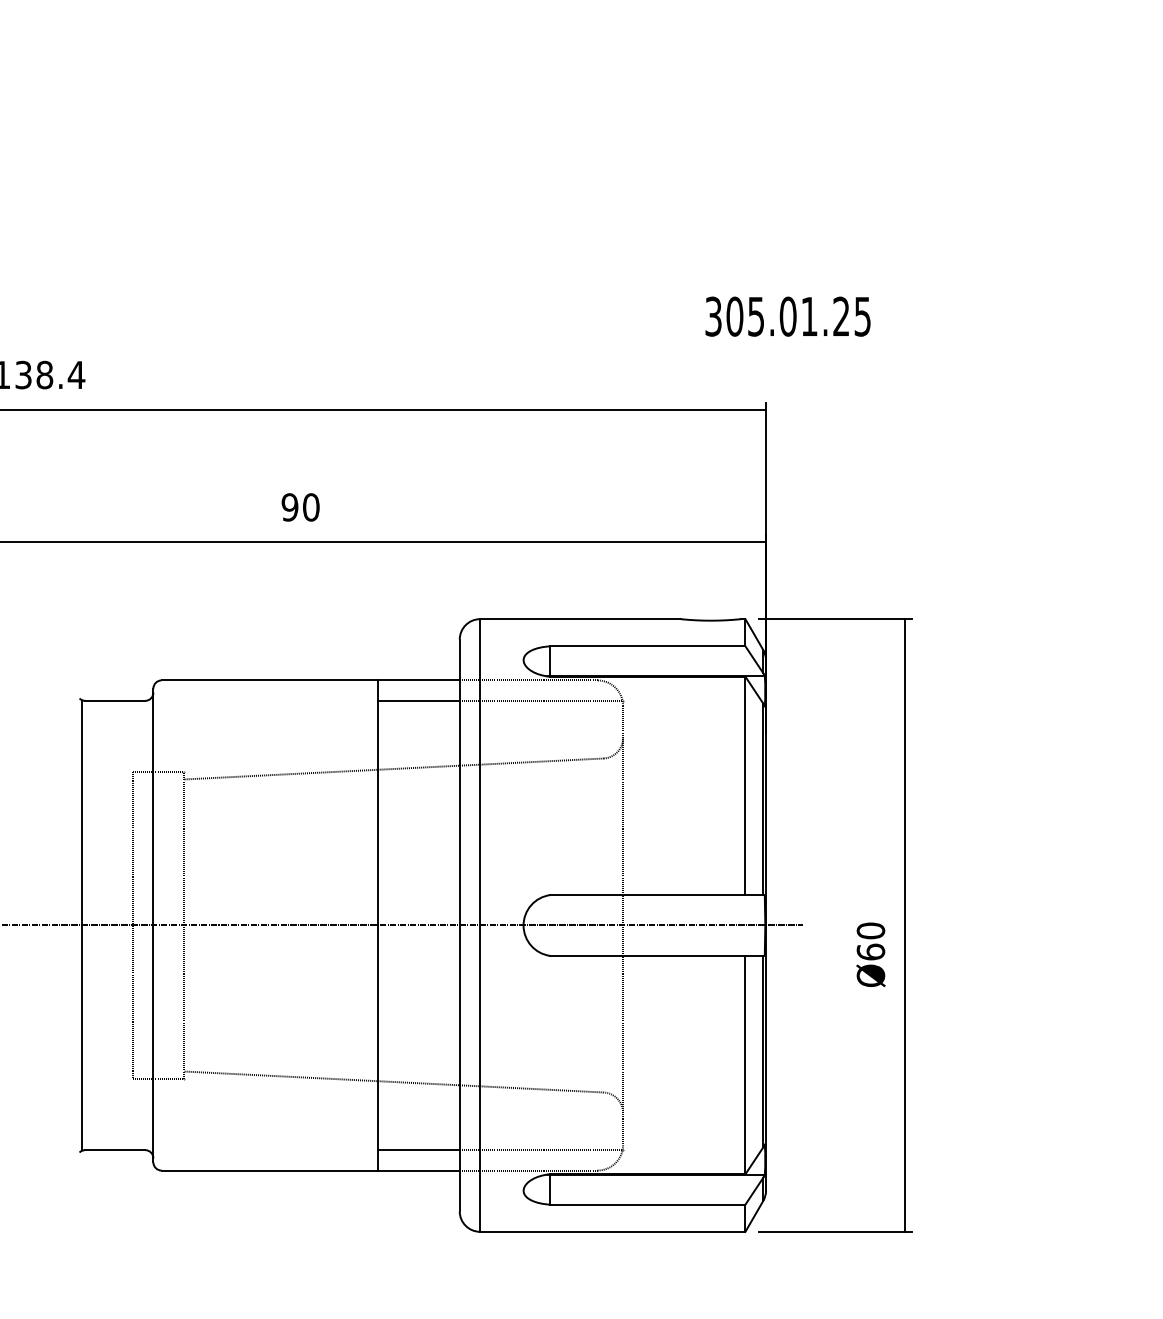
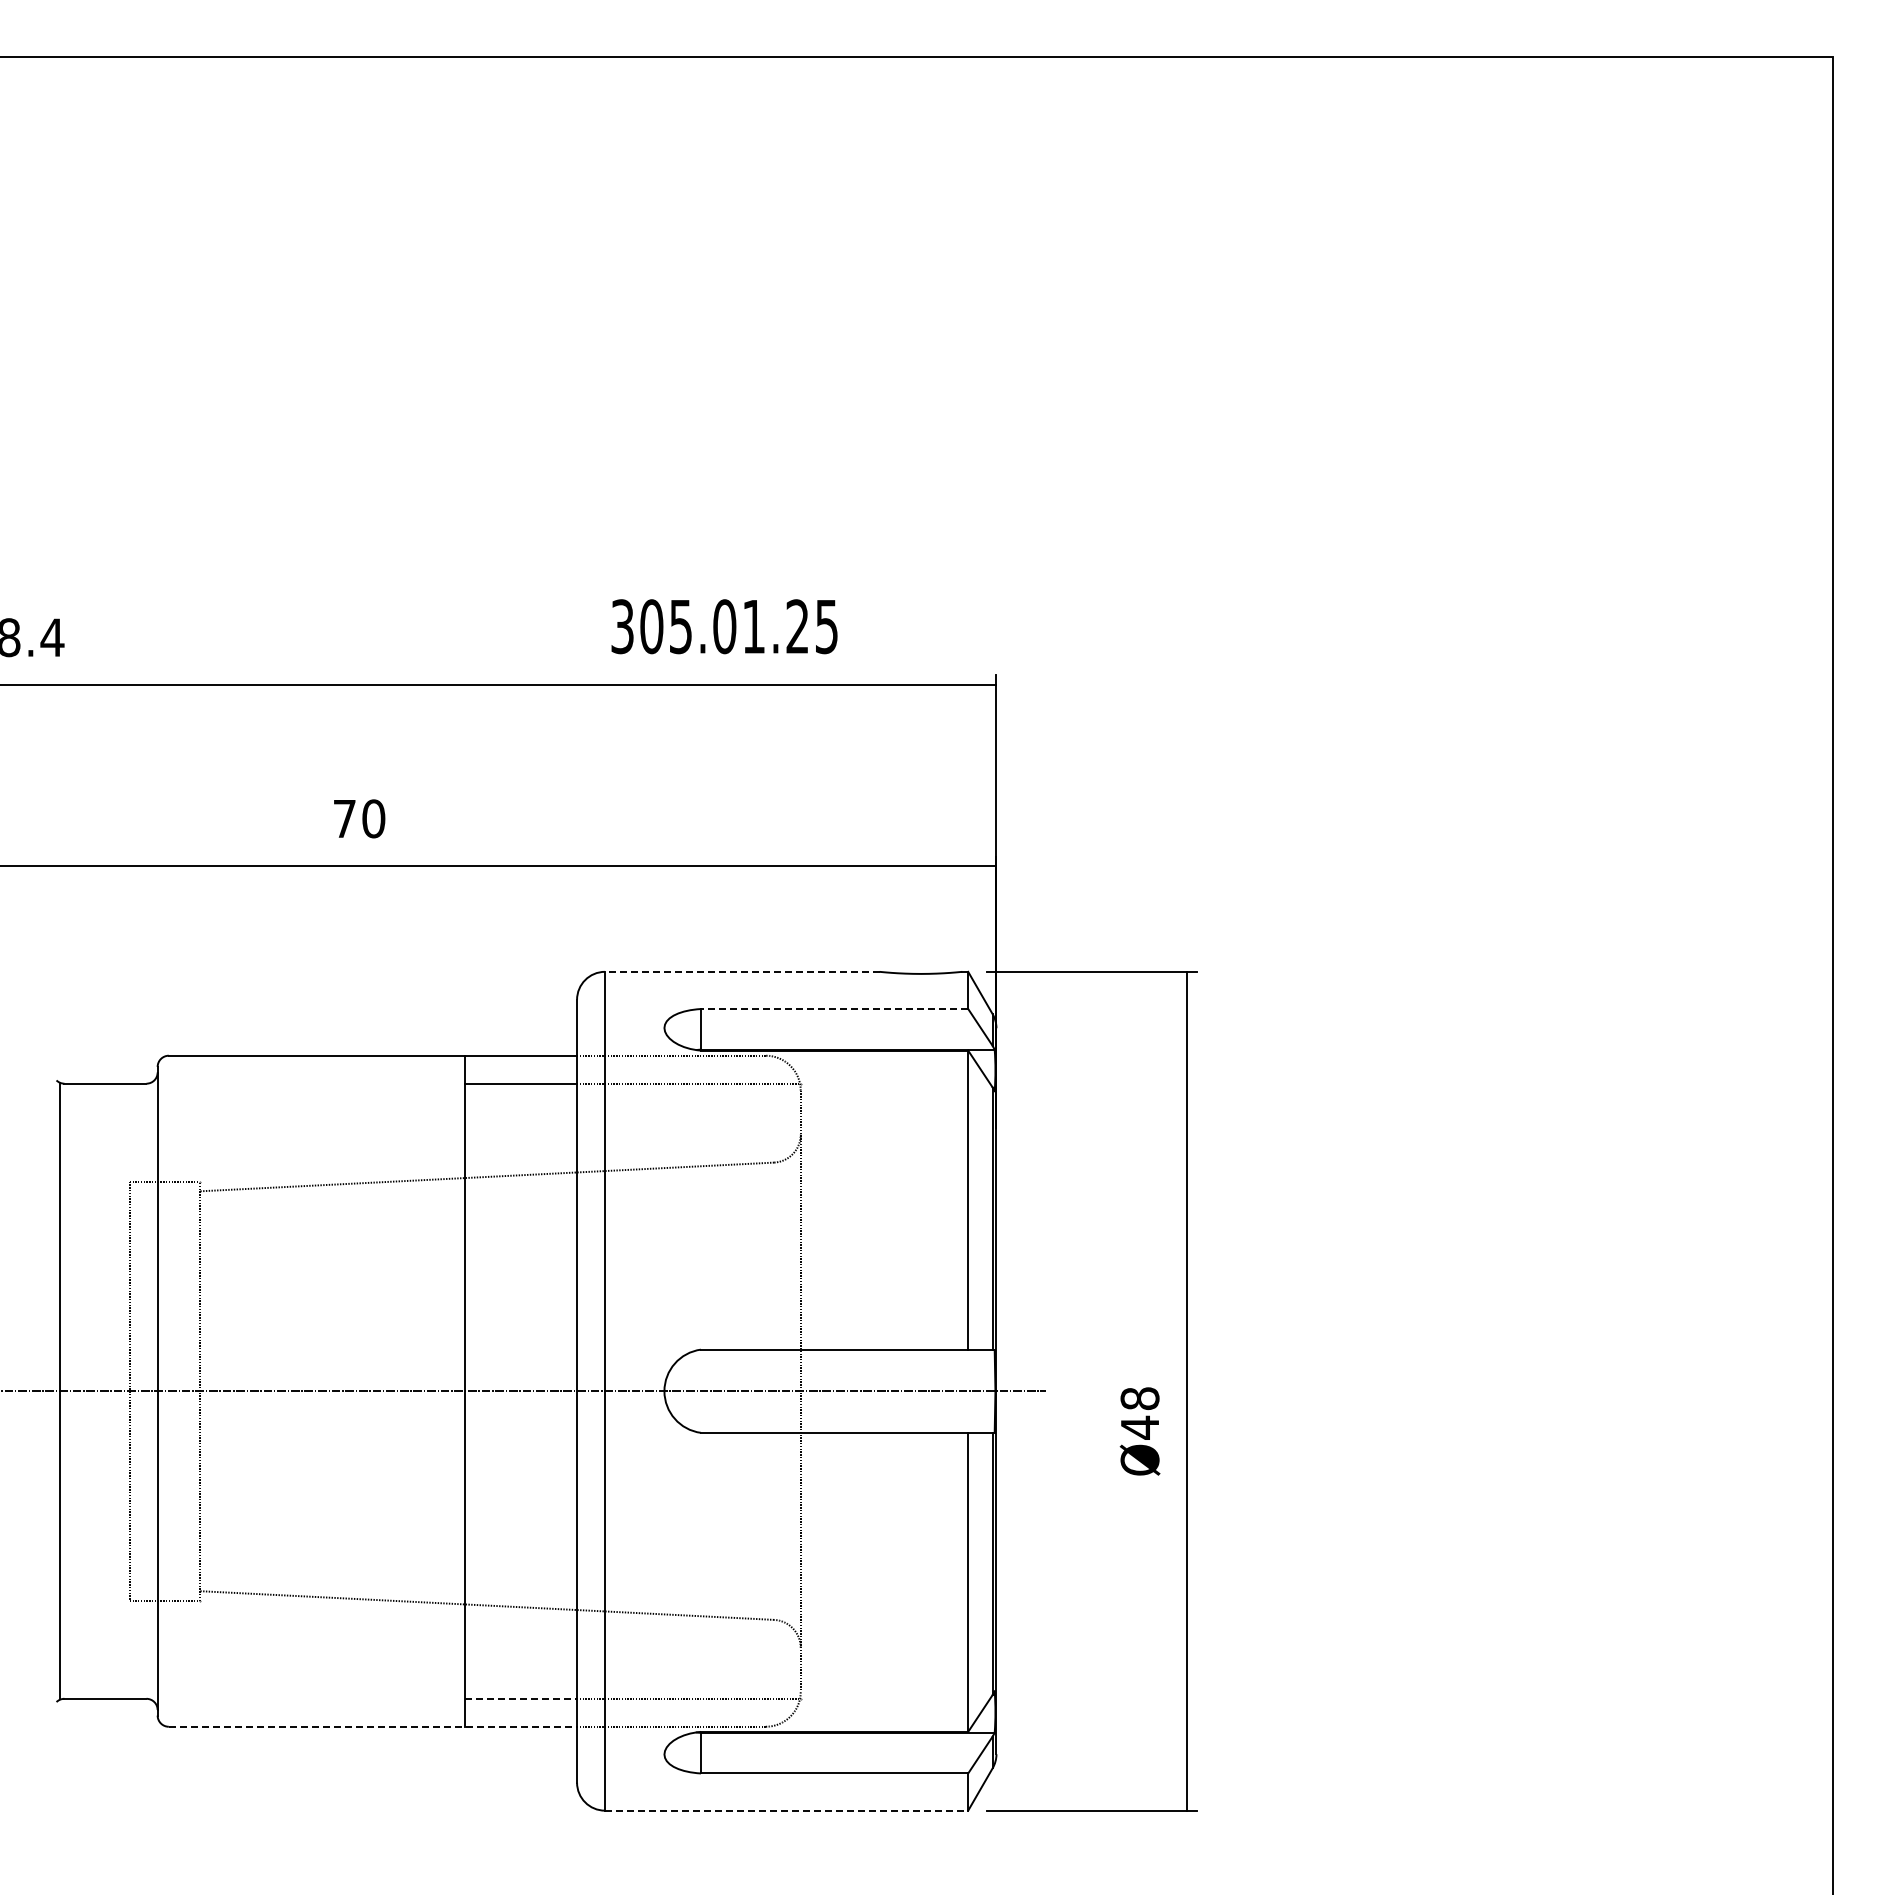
text: (788, 316) -> (724, 626), moved
text: (289, 507) -> (344, 818), 90 -> 70
line: (579, 618) -> (741, 971), solid -> dashed
line: (647, 646) -> (834, 1009), solid -> dashed
text: (870, 941) -> (1139, 1413), Ø60 -> Ø48
line: (419, 1149) -> (521, 1698), solid -> dashed
line: (311, 1170) -> (373, 1726), solid -> dashed
line: (612, 1231) -> (786, 1810), solid -> dashed

